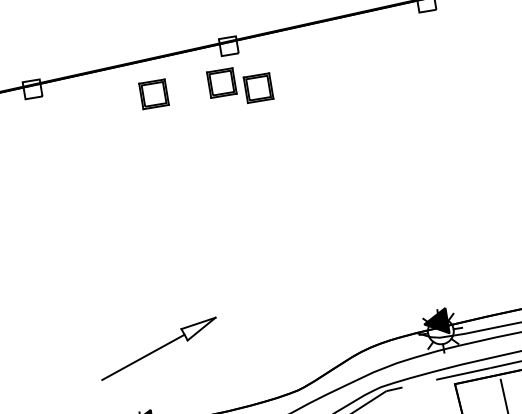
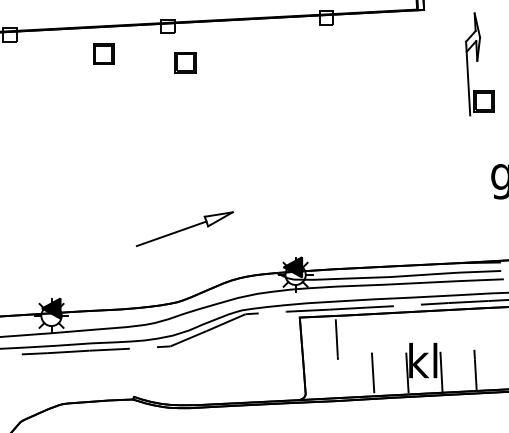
part: (221, 82) -> (157, 53), removed
part: (158, 349) -> (184, 229), moved

